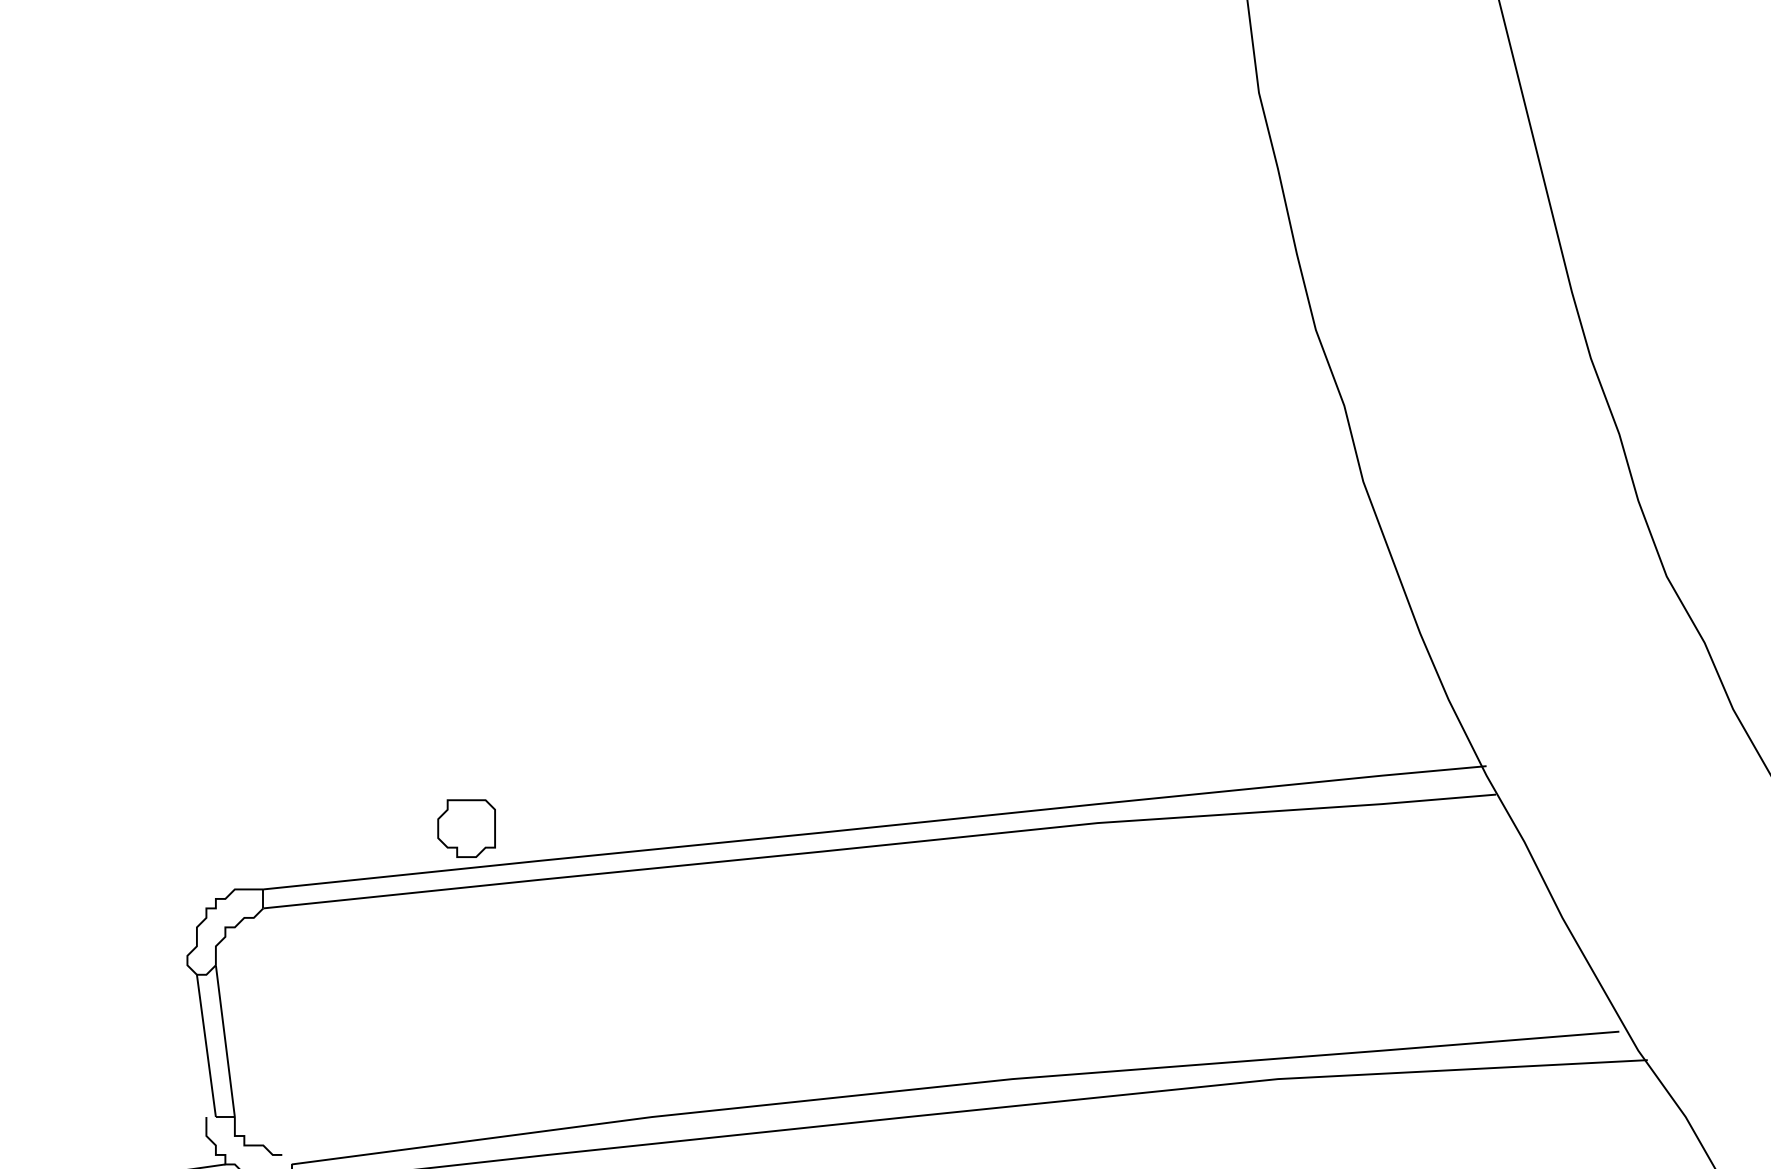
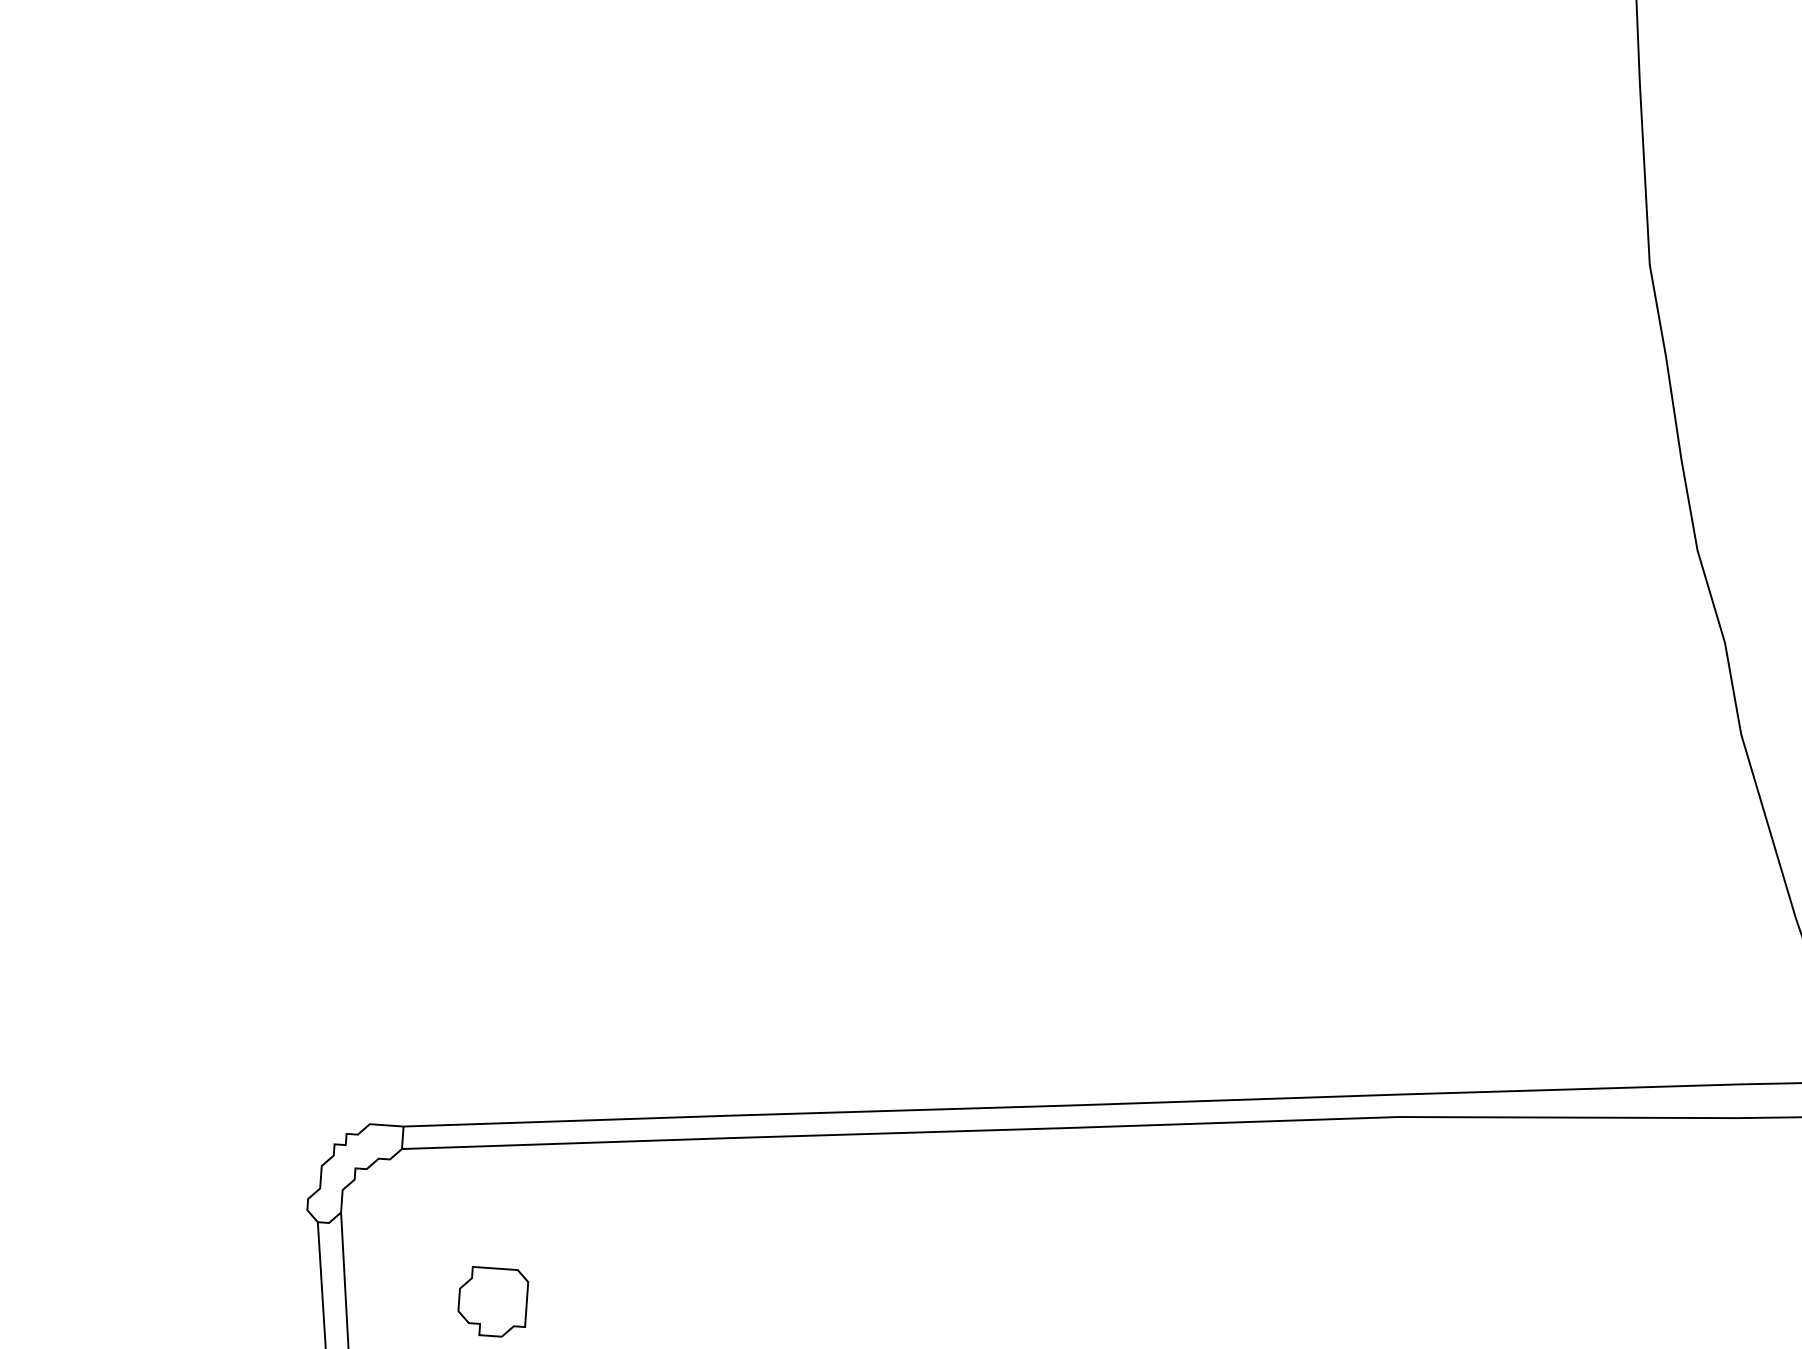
part: (466, 828) -> (492, 1301), moved

